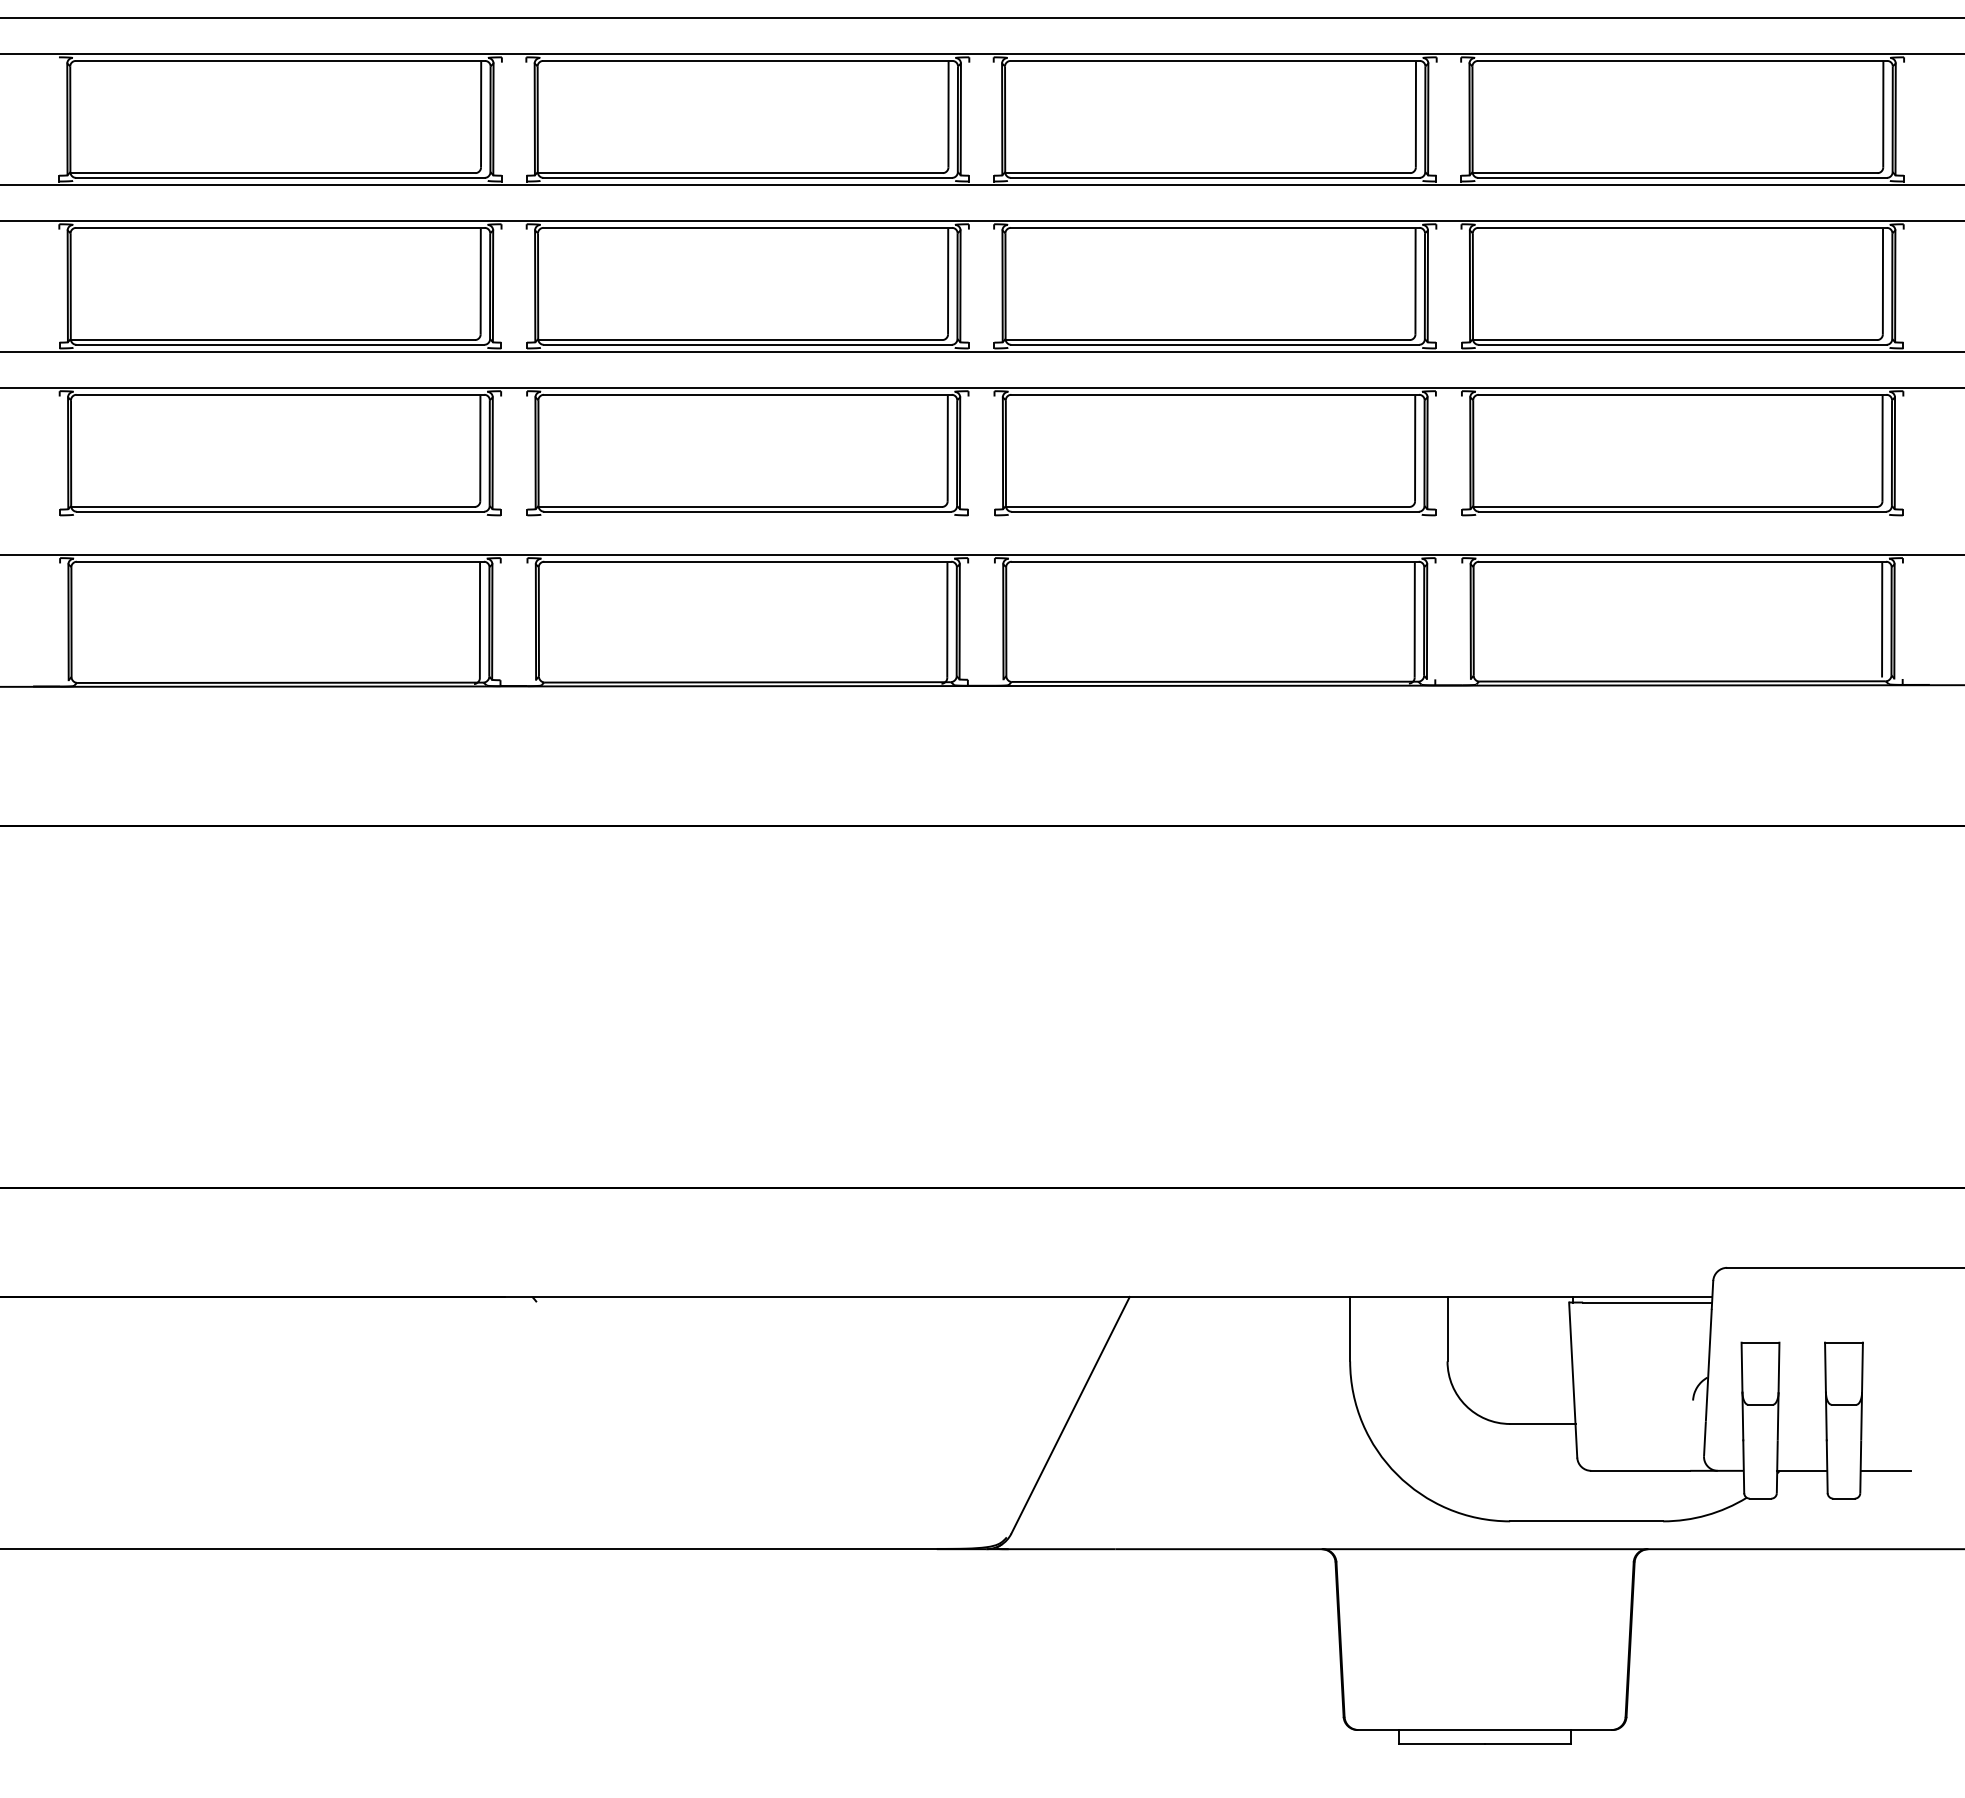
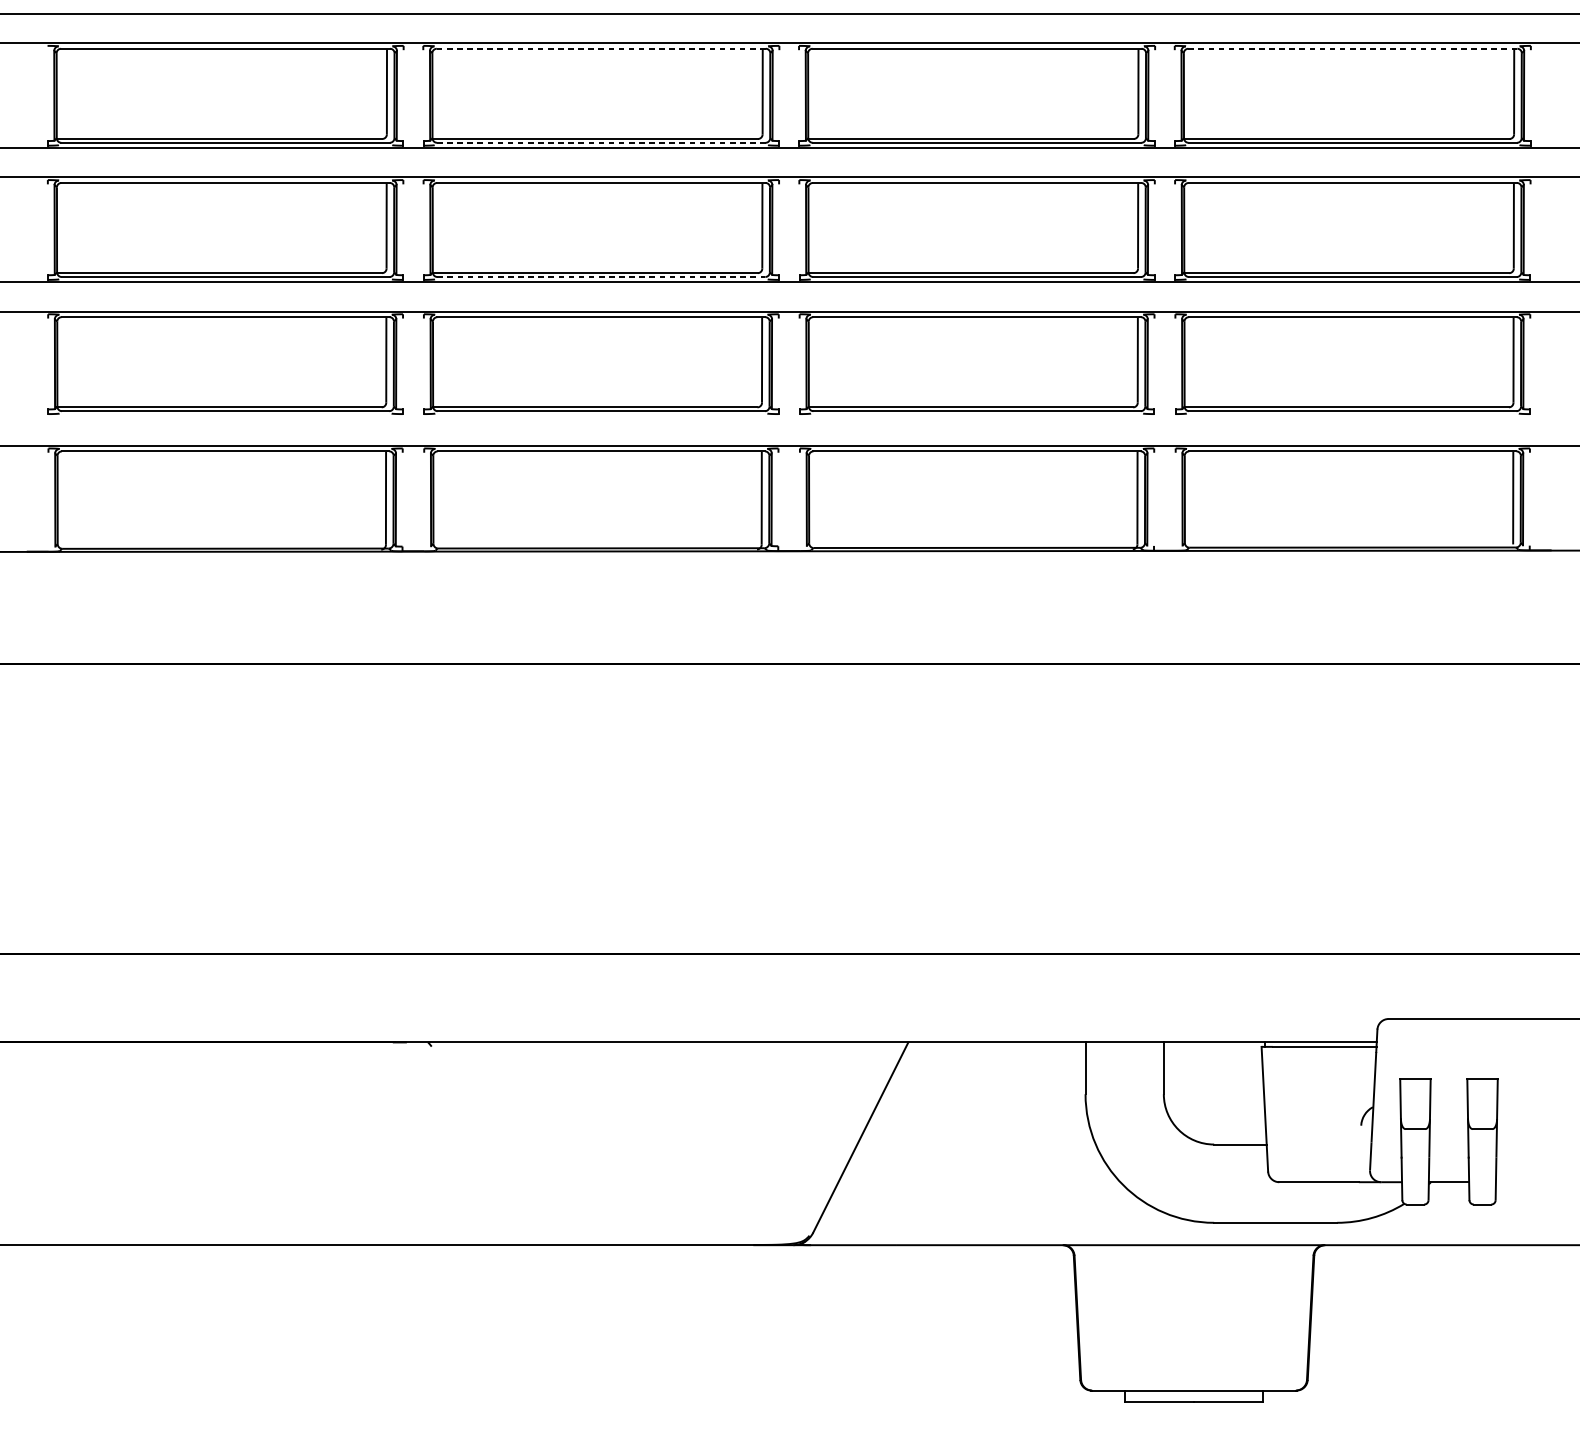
line: (747, 60) -> (601, 48), solid -> dashed
line: (1682, 60) -> (1352, 48), solid -> dashed
line: (748, 177) -> (601, 142), solid -> dashed
line: (748, 344) -> (601, 276), solid -> dashed
line: (1885, 1470) -> (1515, 1181), removed

